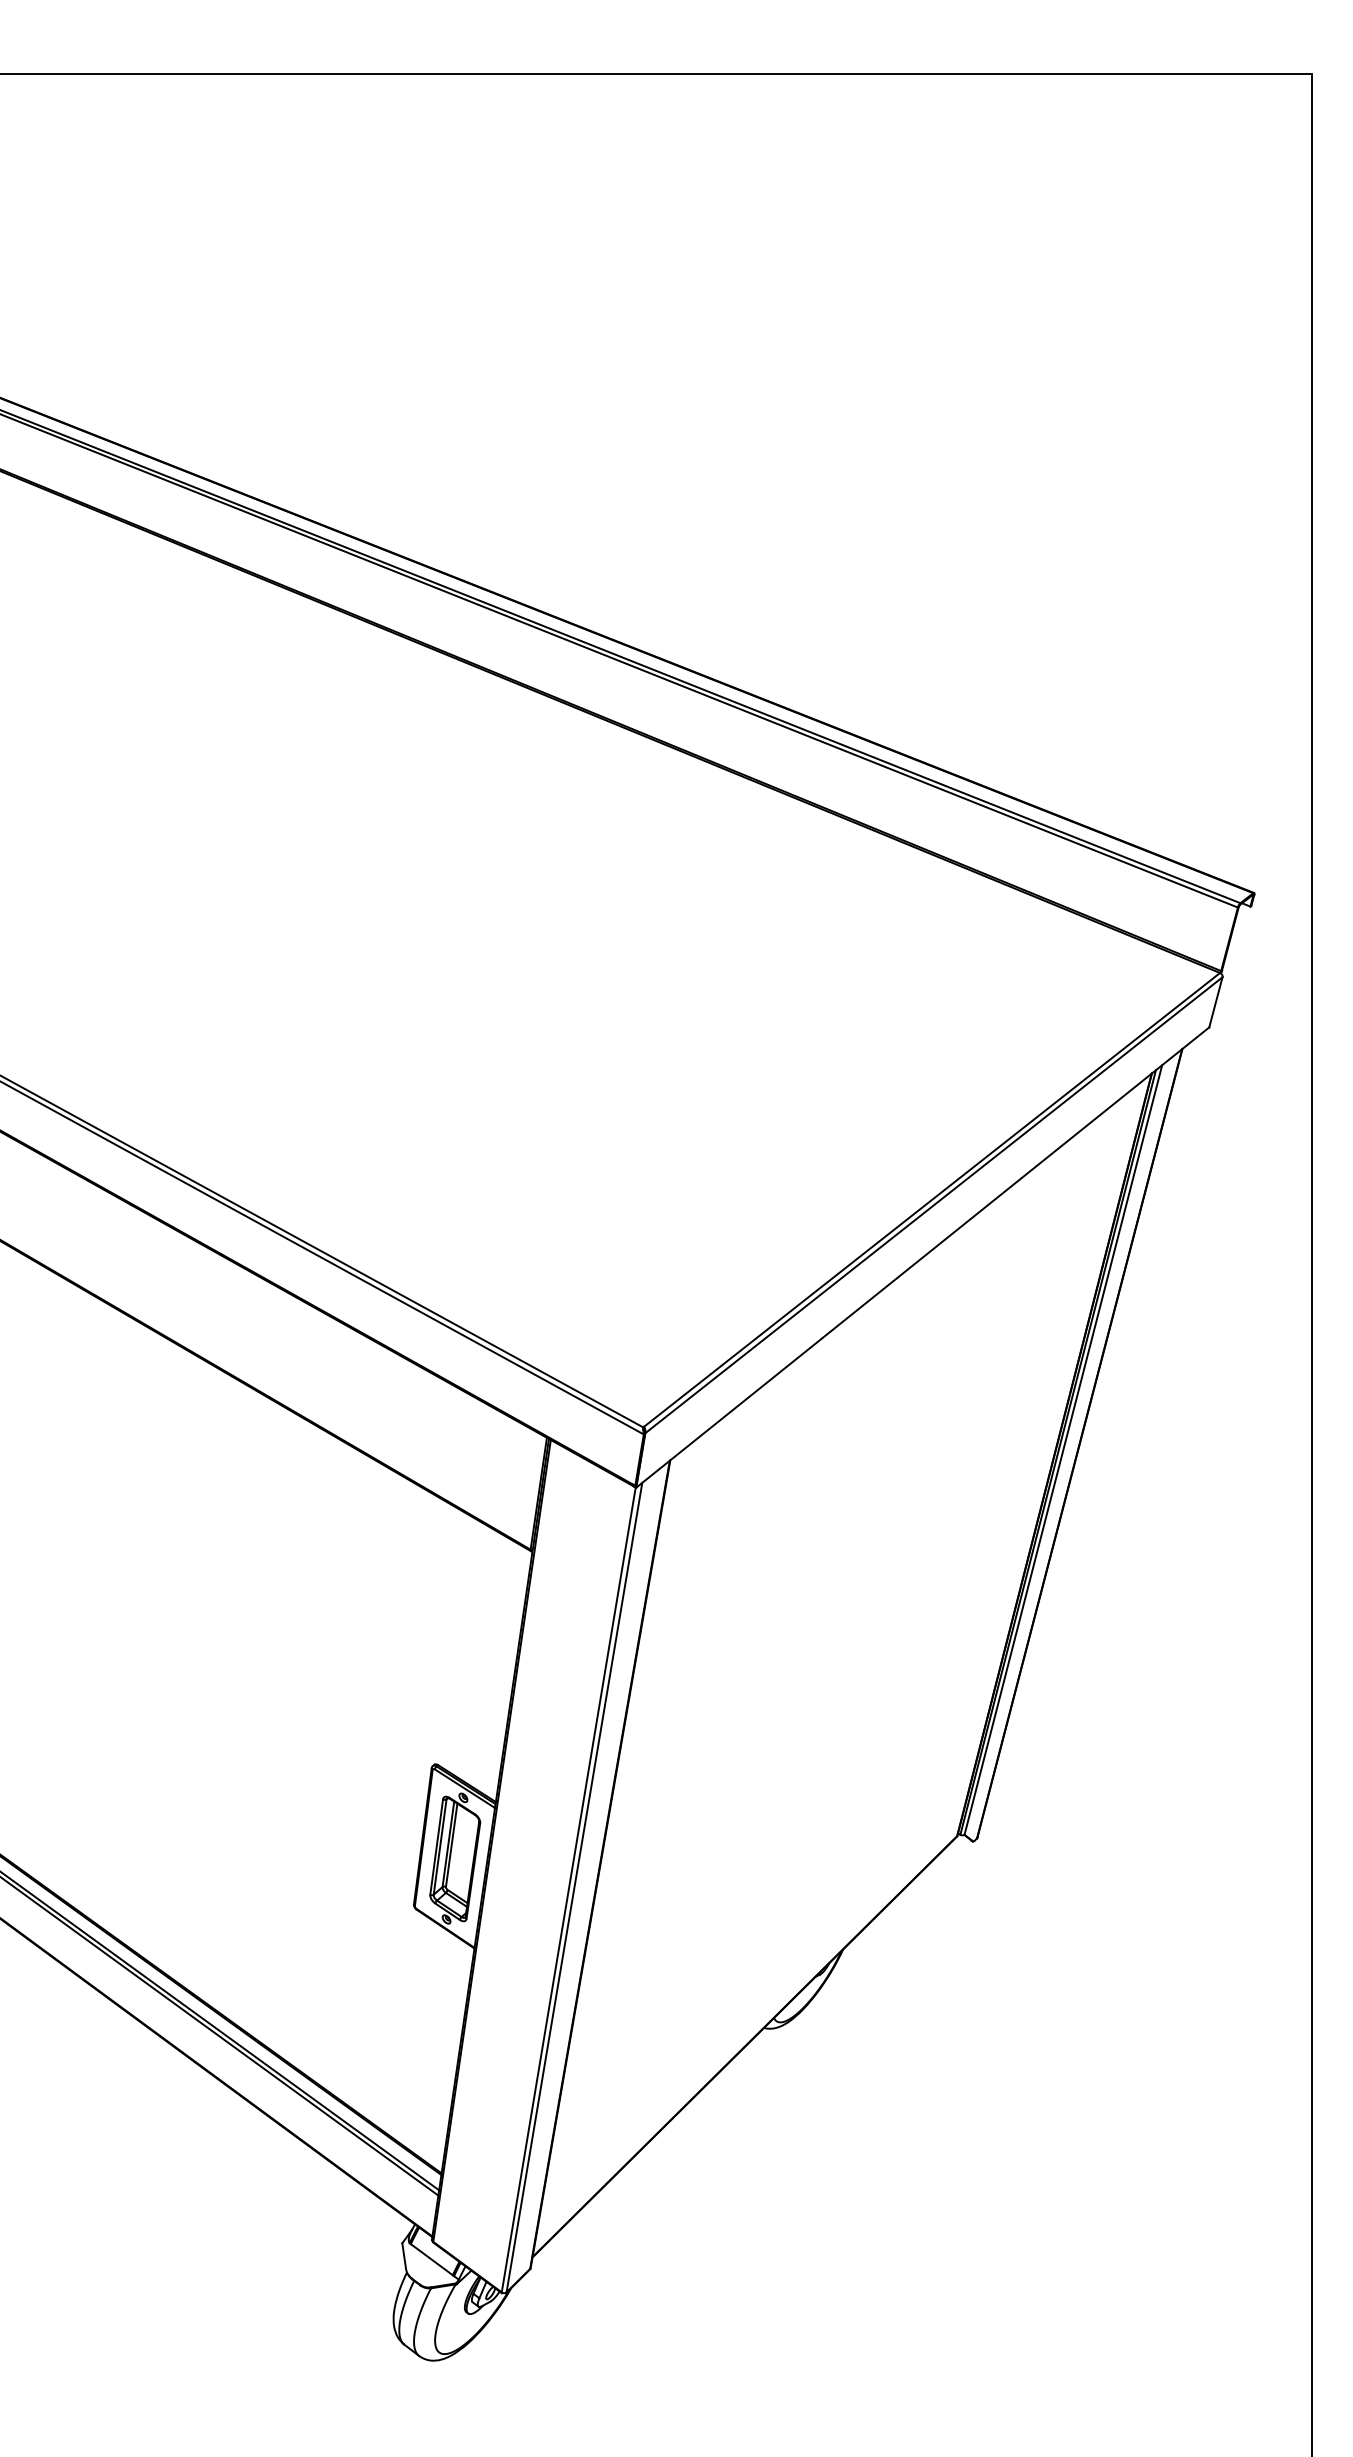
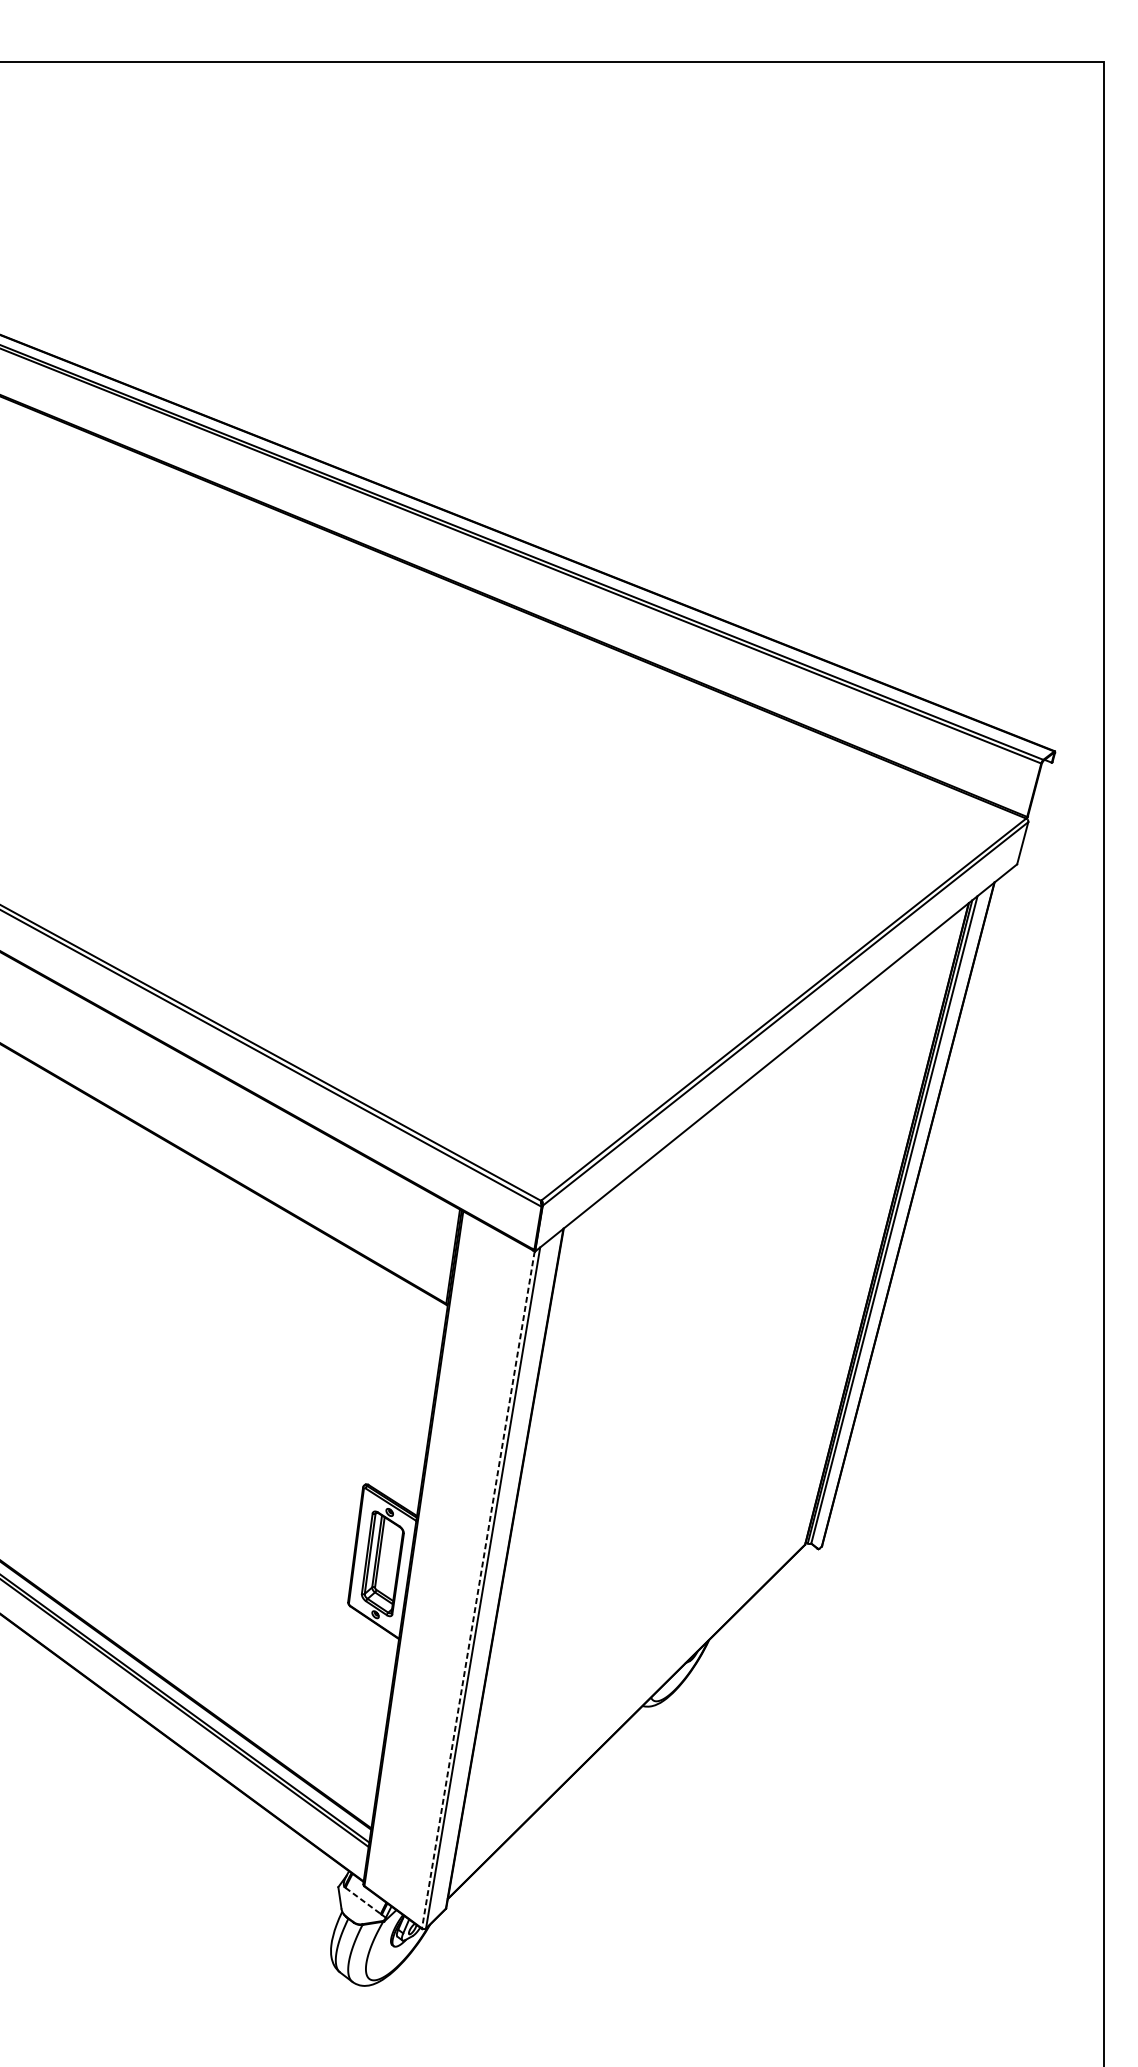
line: (568, 1890) -> (478, 1590), solid -> dashed
line: (432, 2259) -> (363, 1900), solid -> dashed

